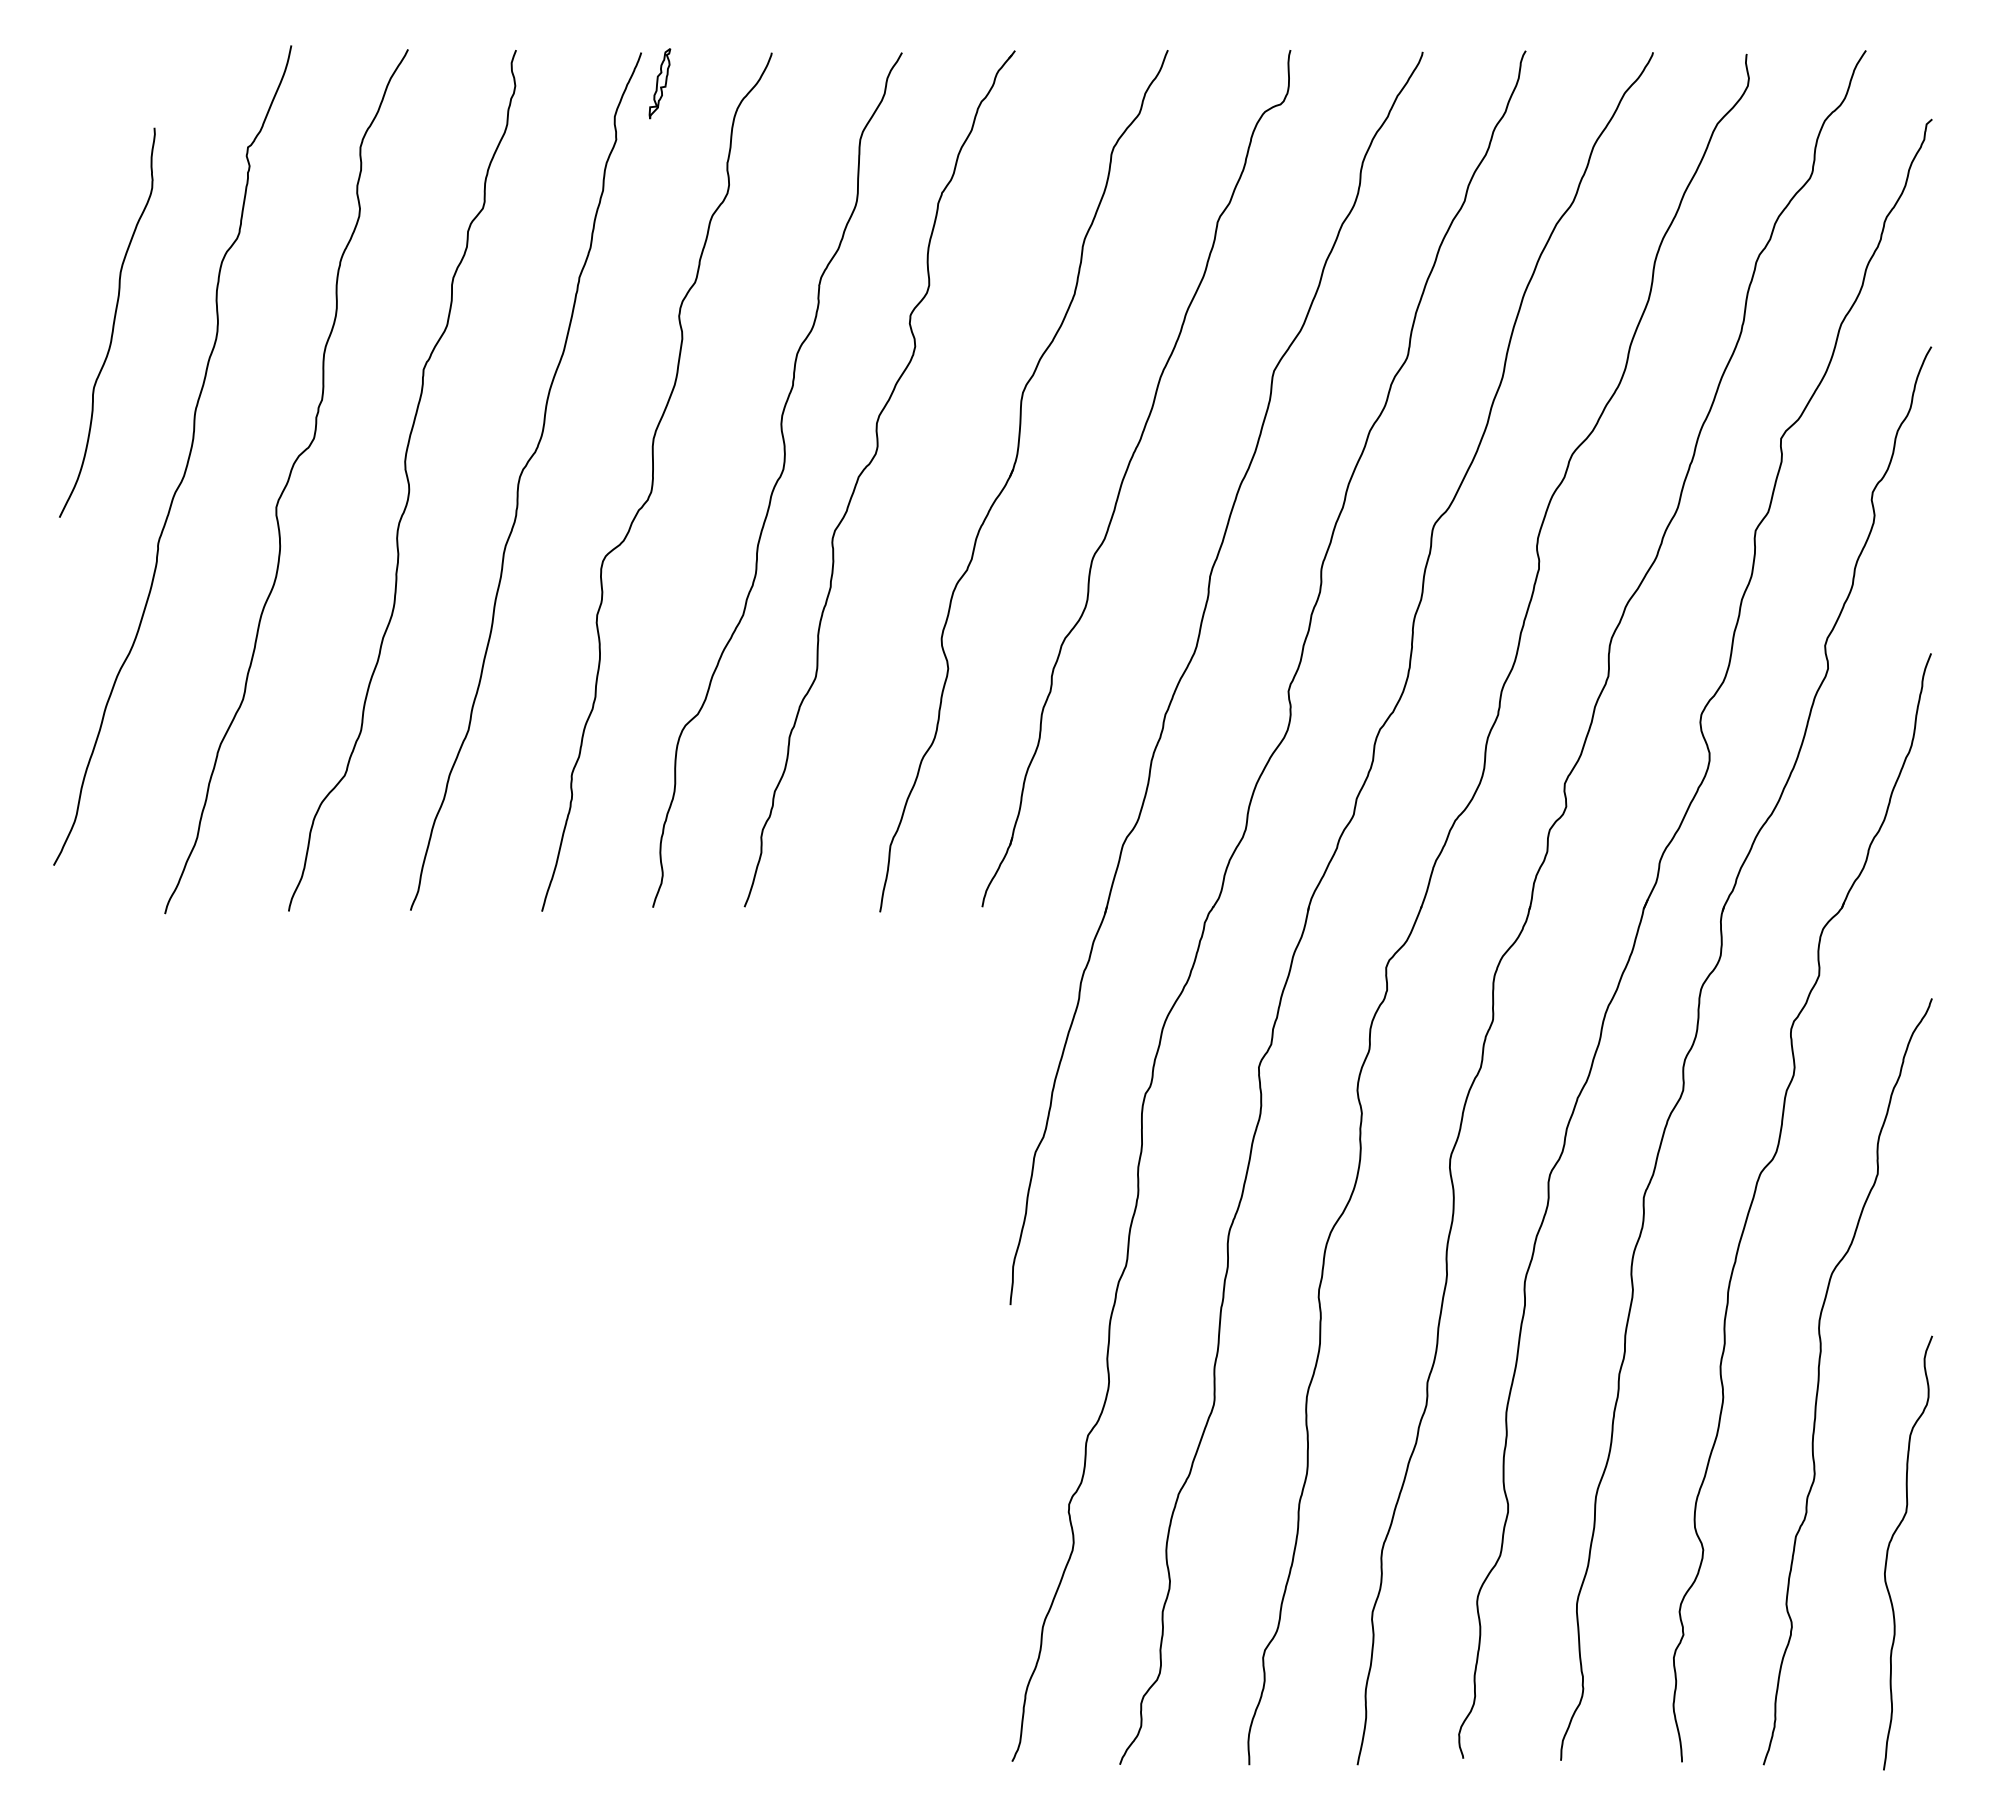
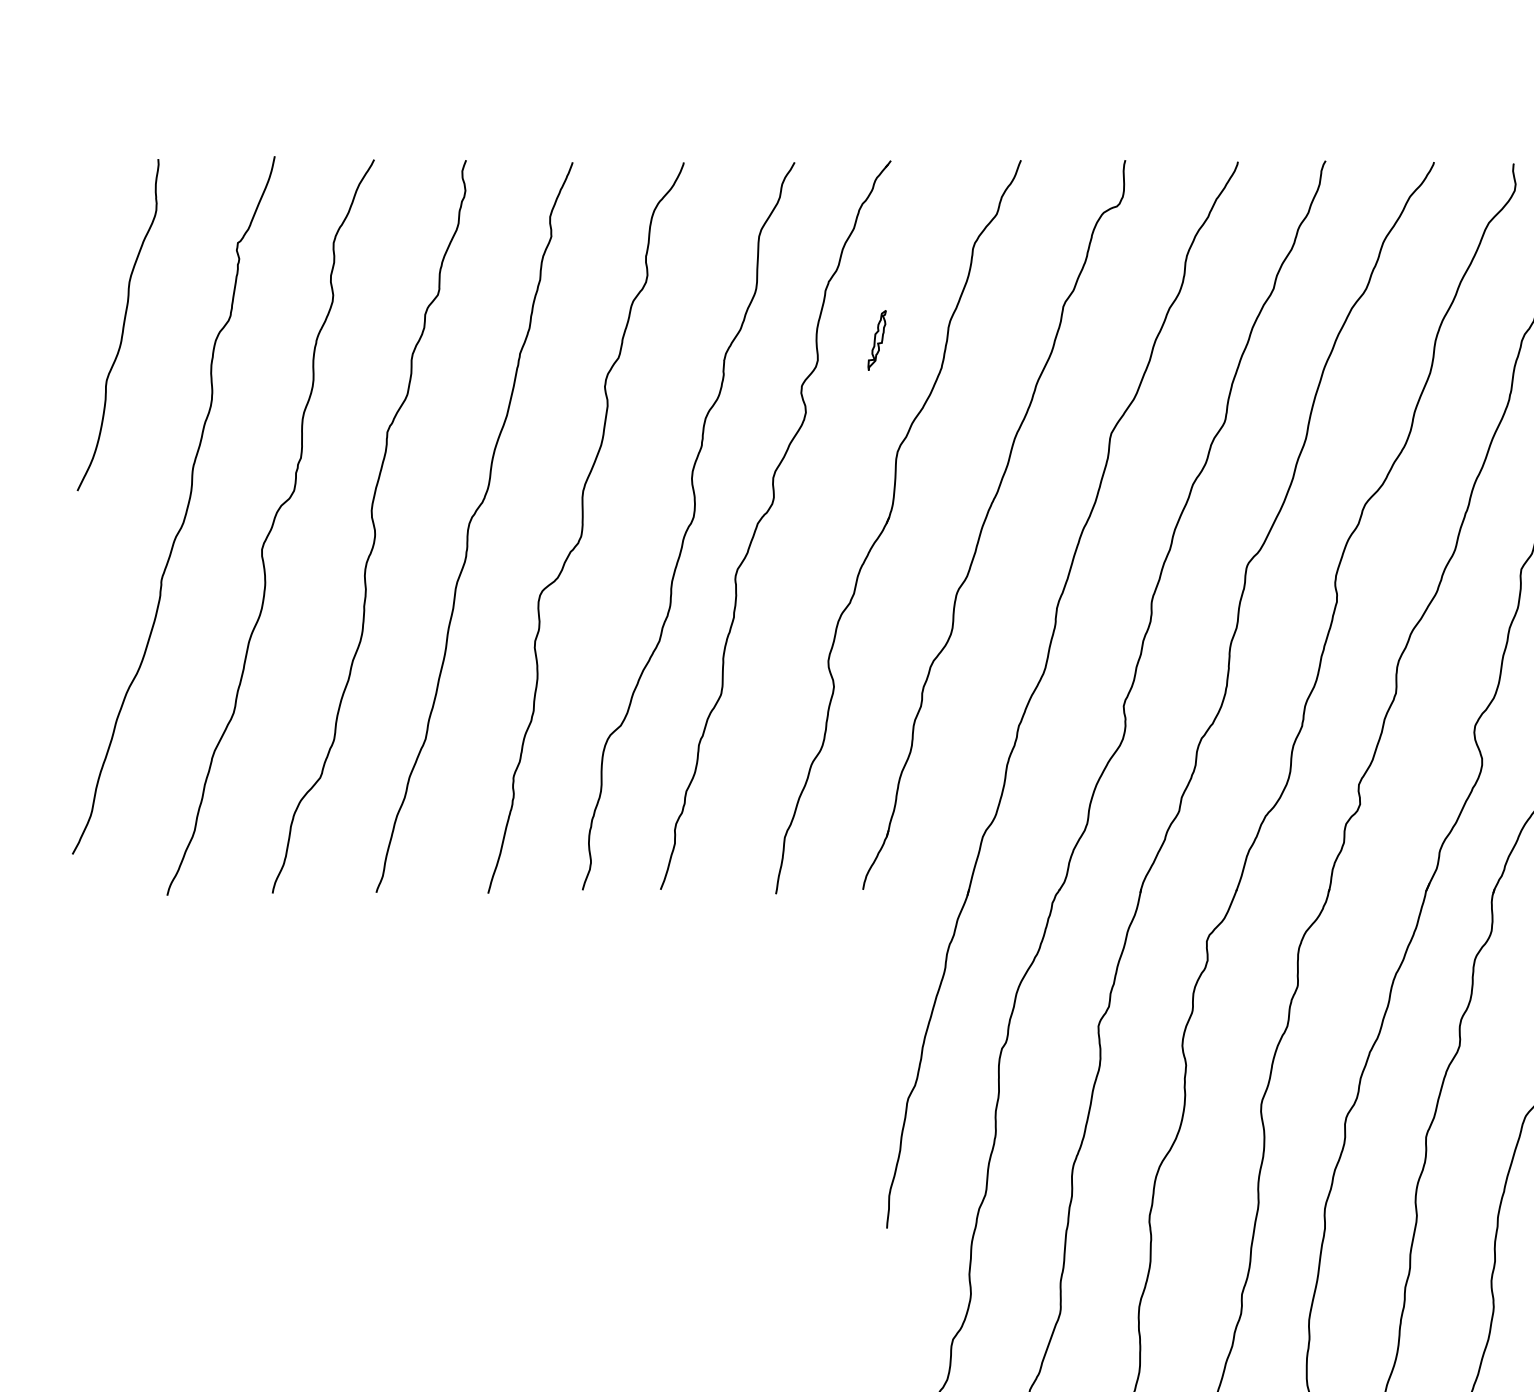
part: (659, 83) -> (876, 340), moved
curve: (112, 324) -> (122, 326), moved

